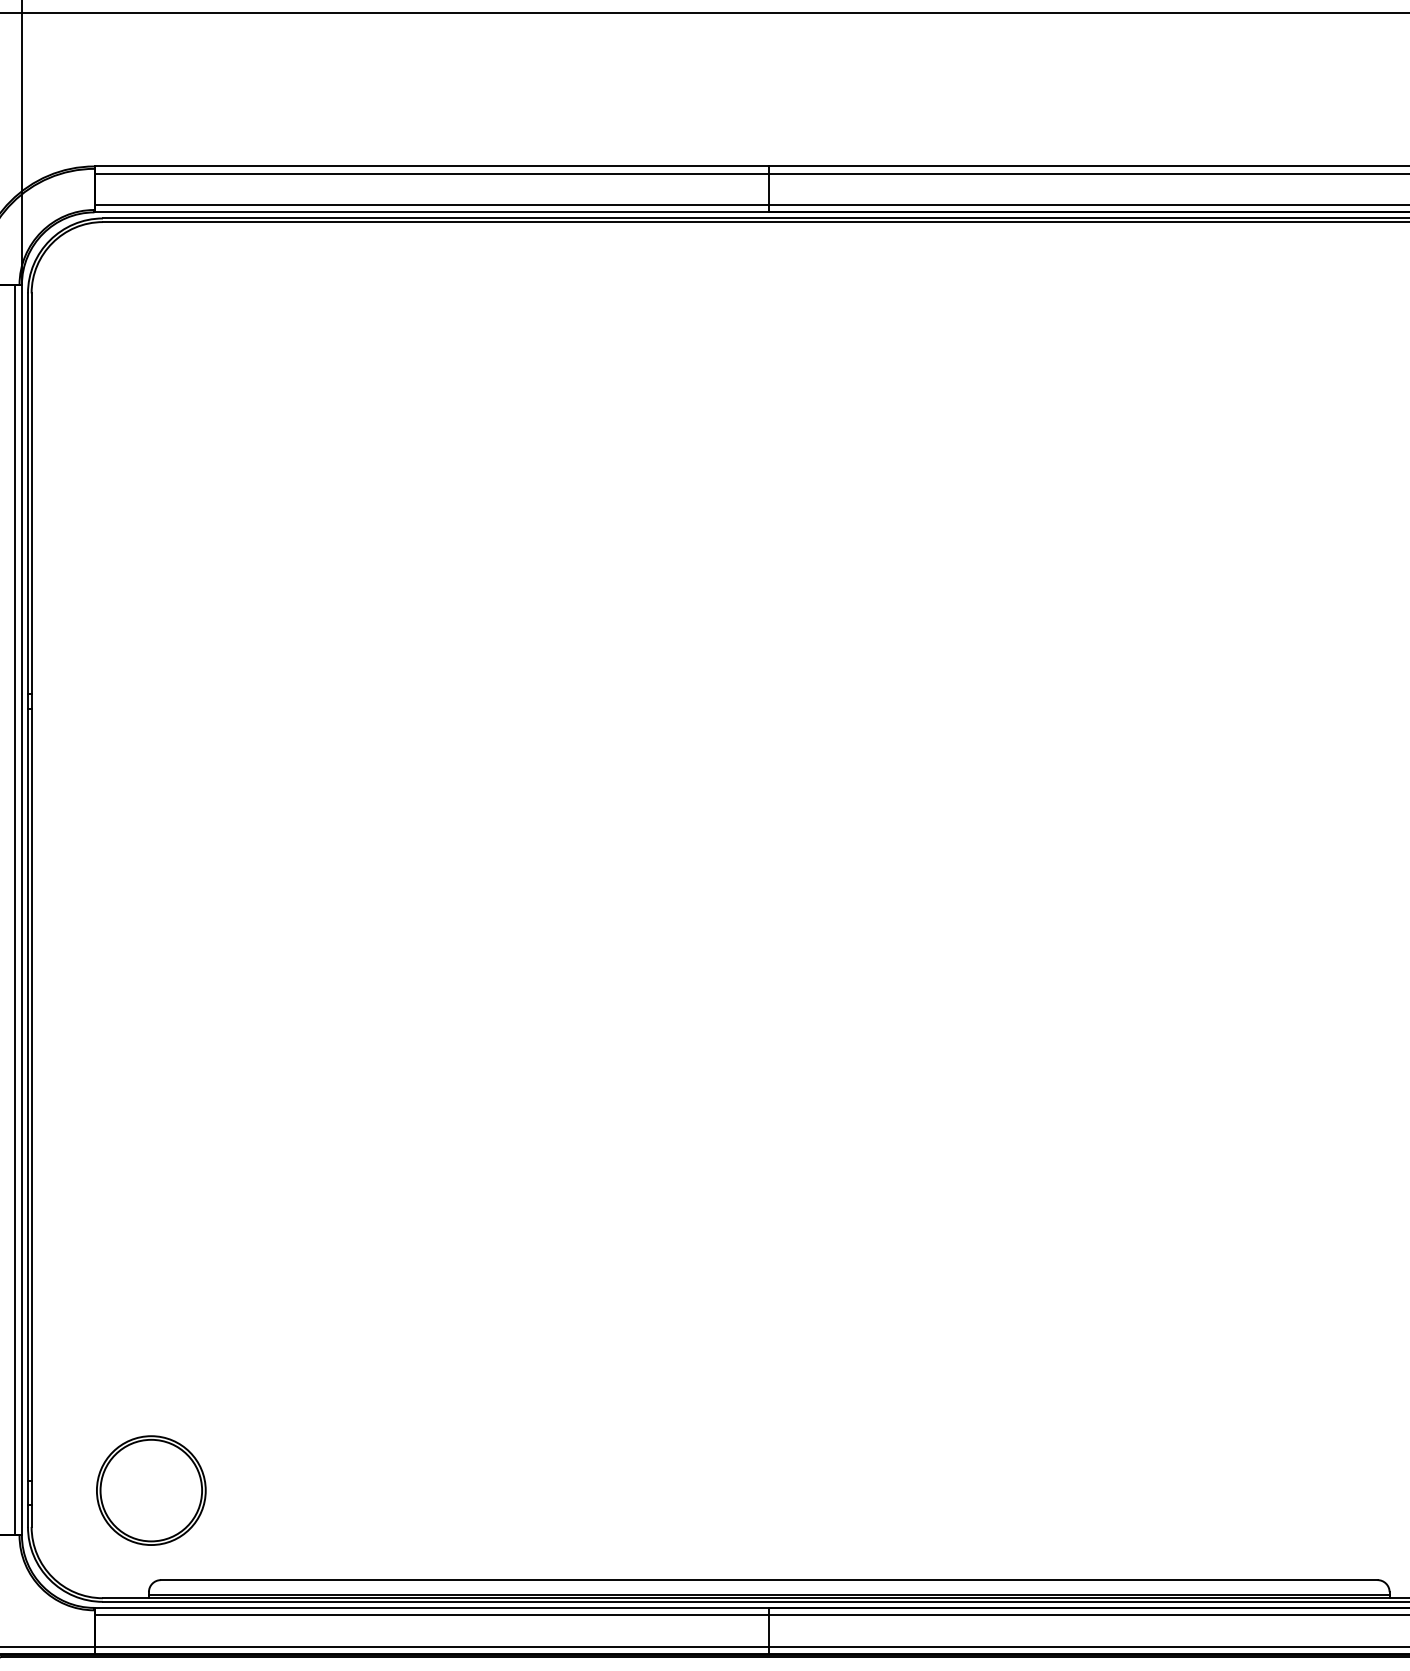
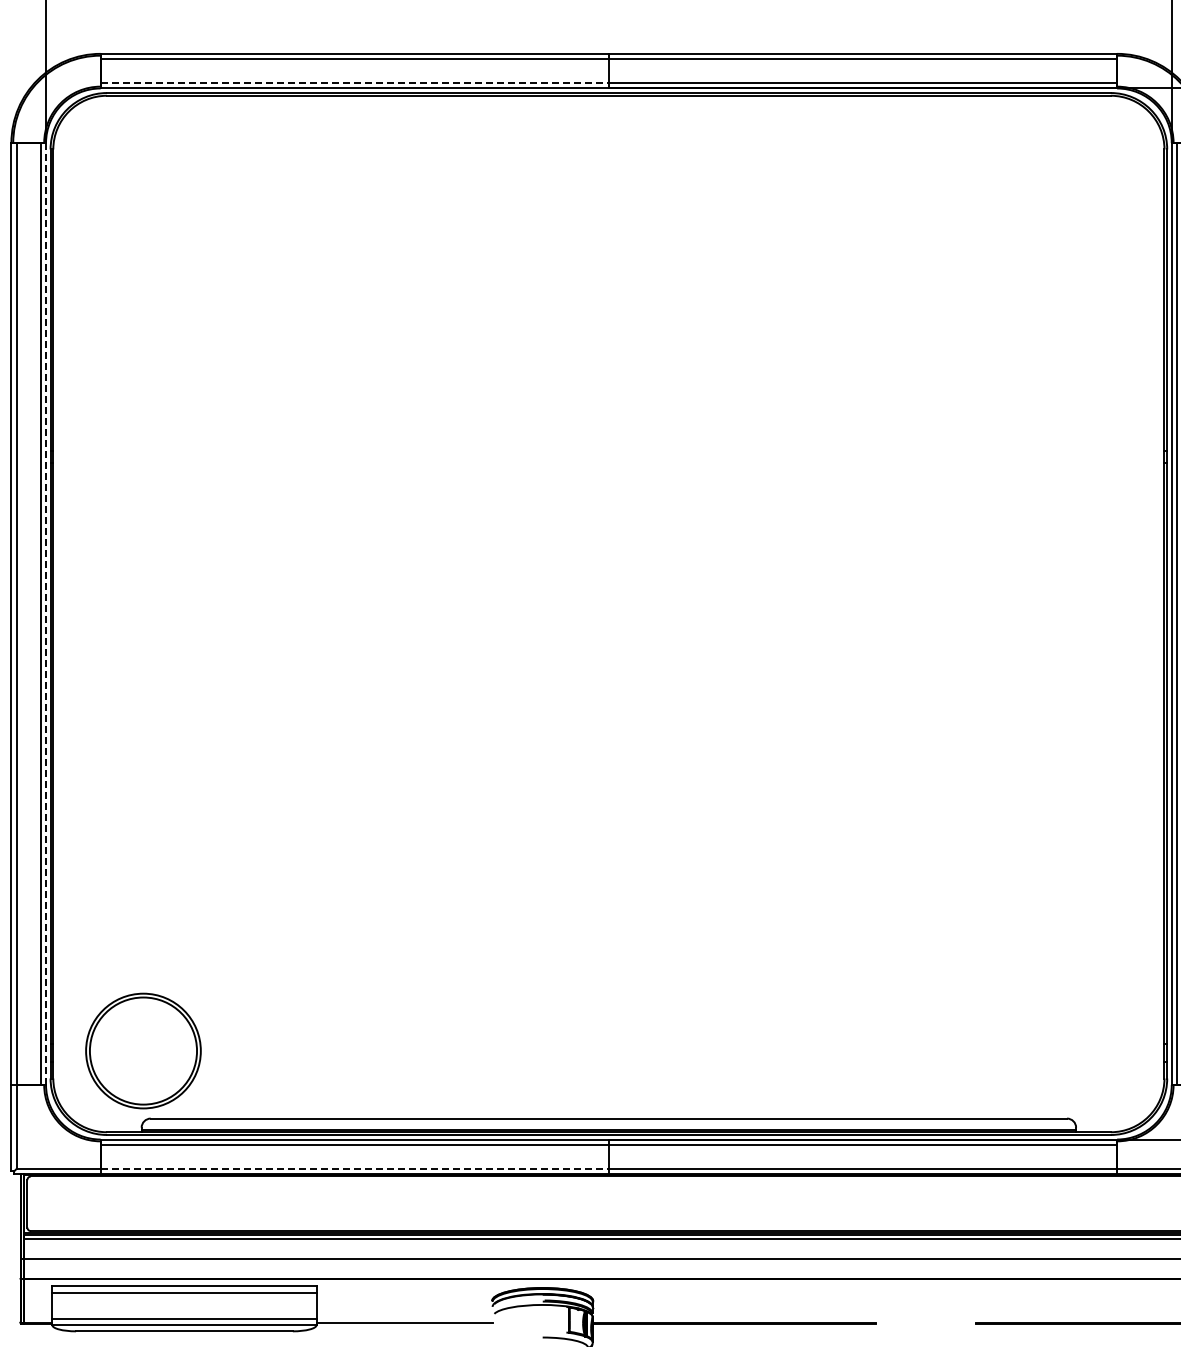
line: (432, 205) -> (355, 83), solid -> dashed
line: (22, 910) -> (46, 614), solid -> dashed
part: (151, 1491) -> (143, 1051), size x1.4
line: (432, 1646) -> (355, 1168), solid -> dashed

